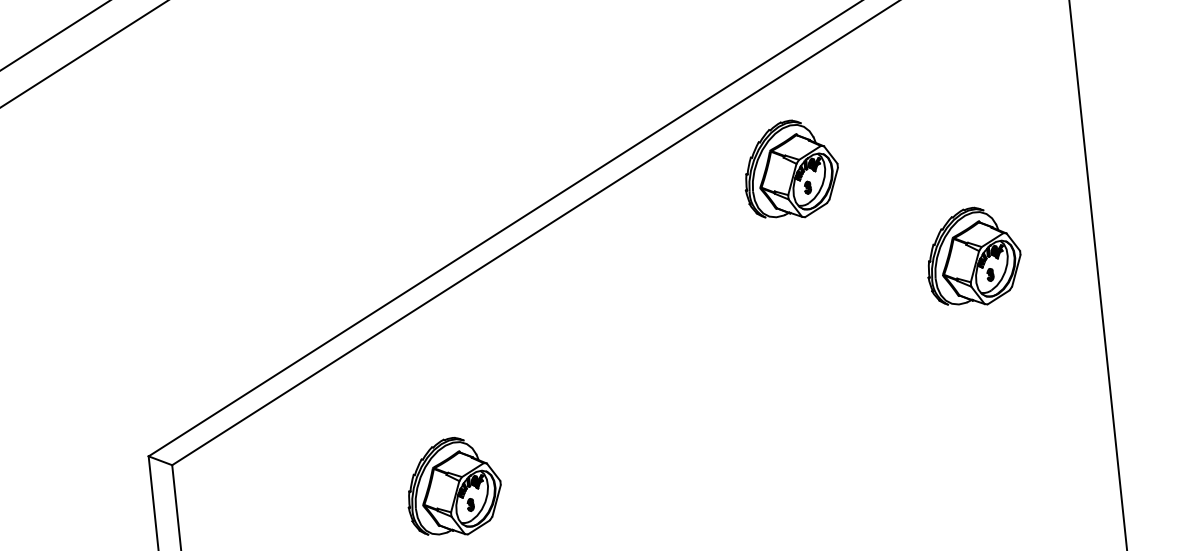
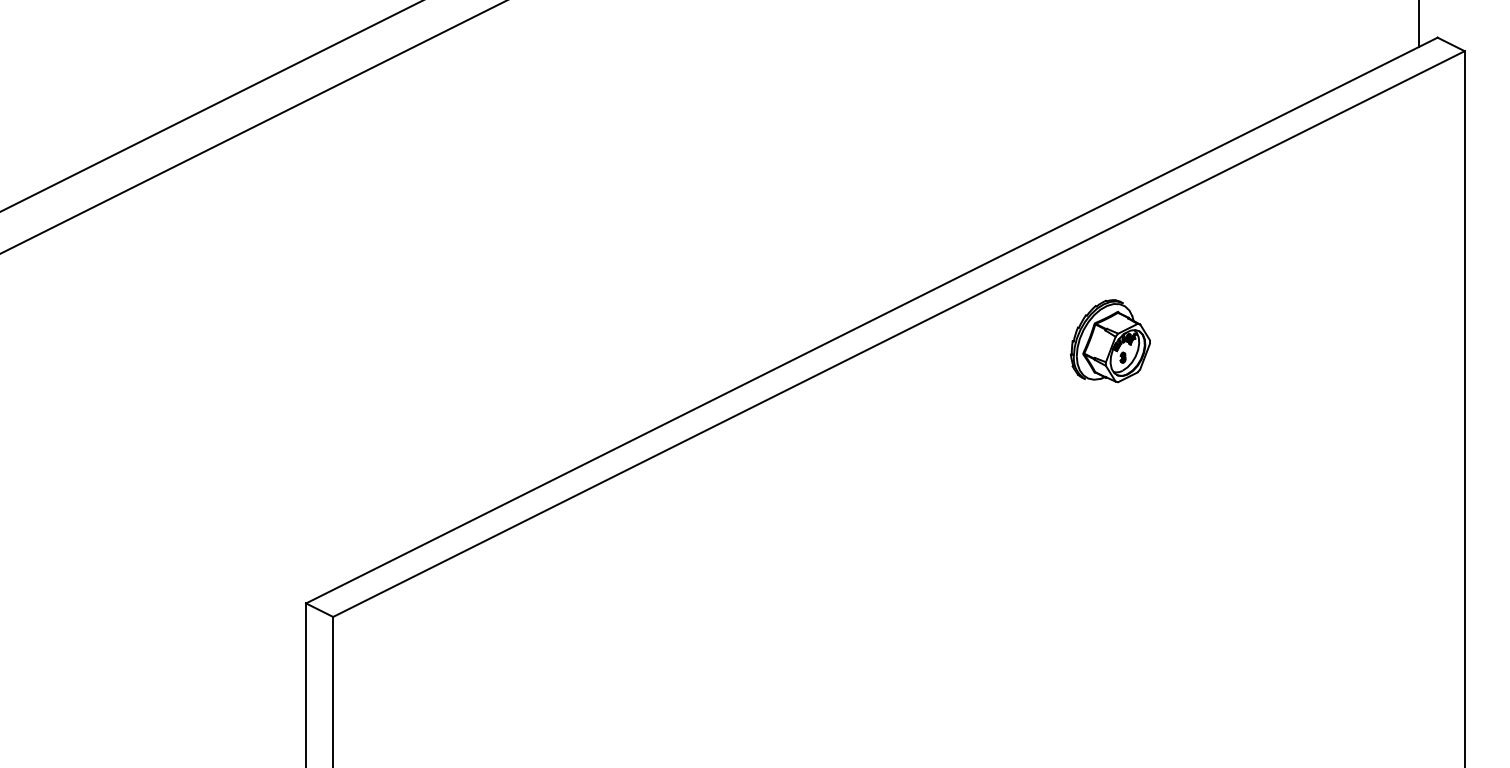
part: (790, 169) -> (1110, 340), size x0.7
part: (973, 256) -> (1317, 468), removed
part: (453, 486) -> (666, 677), removed

